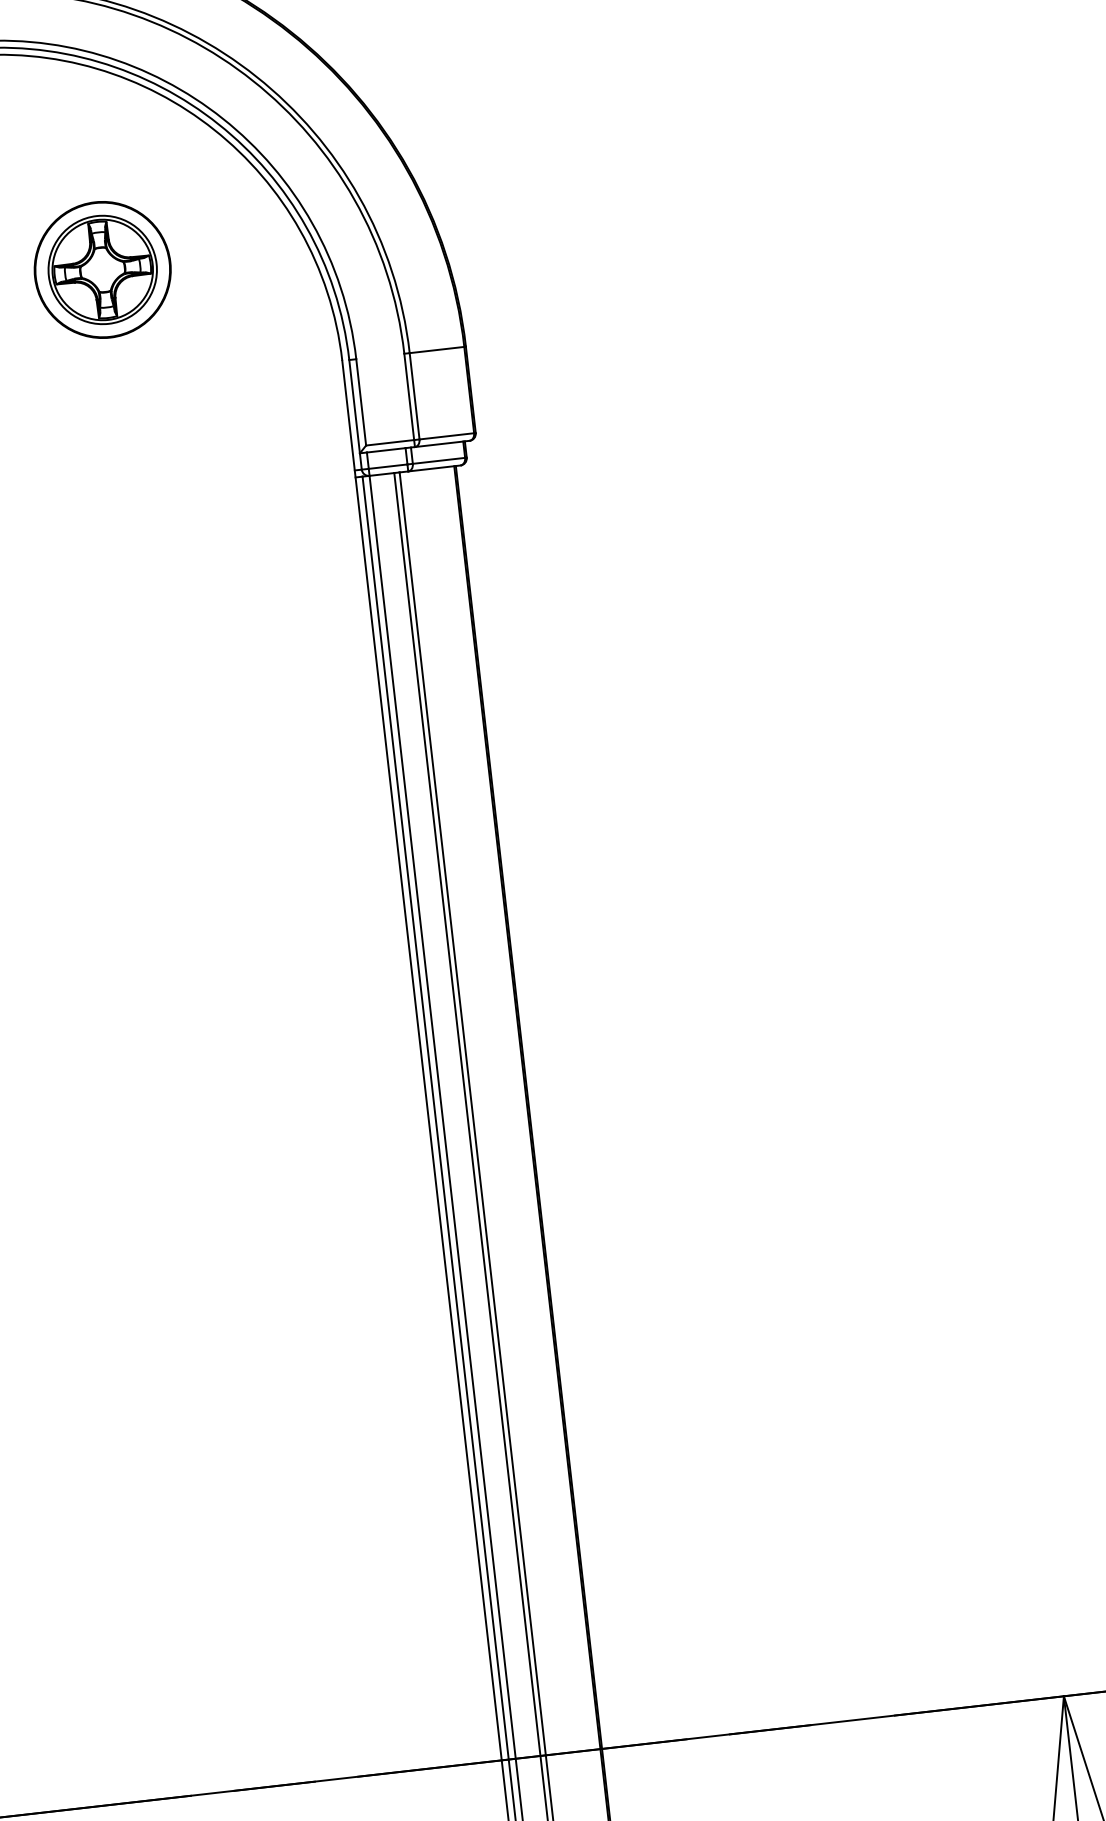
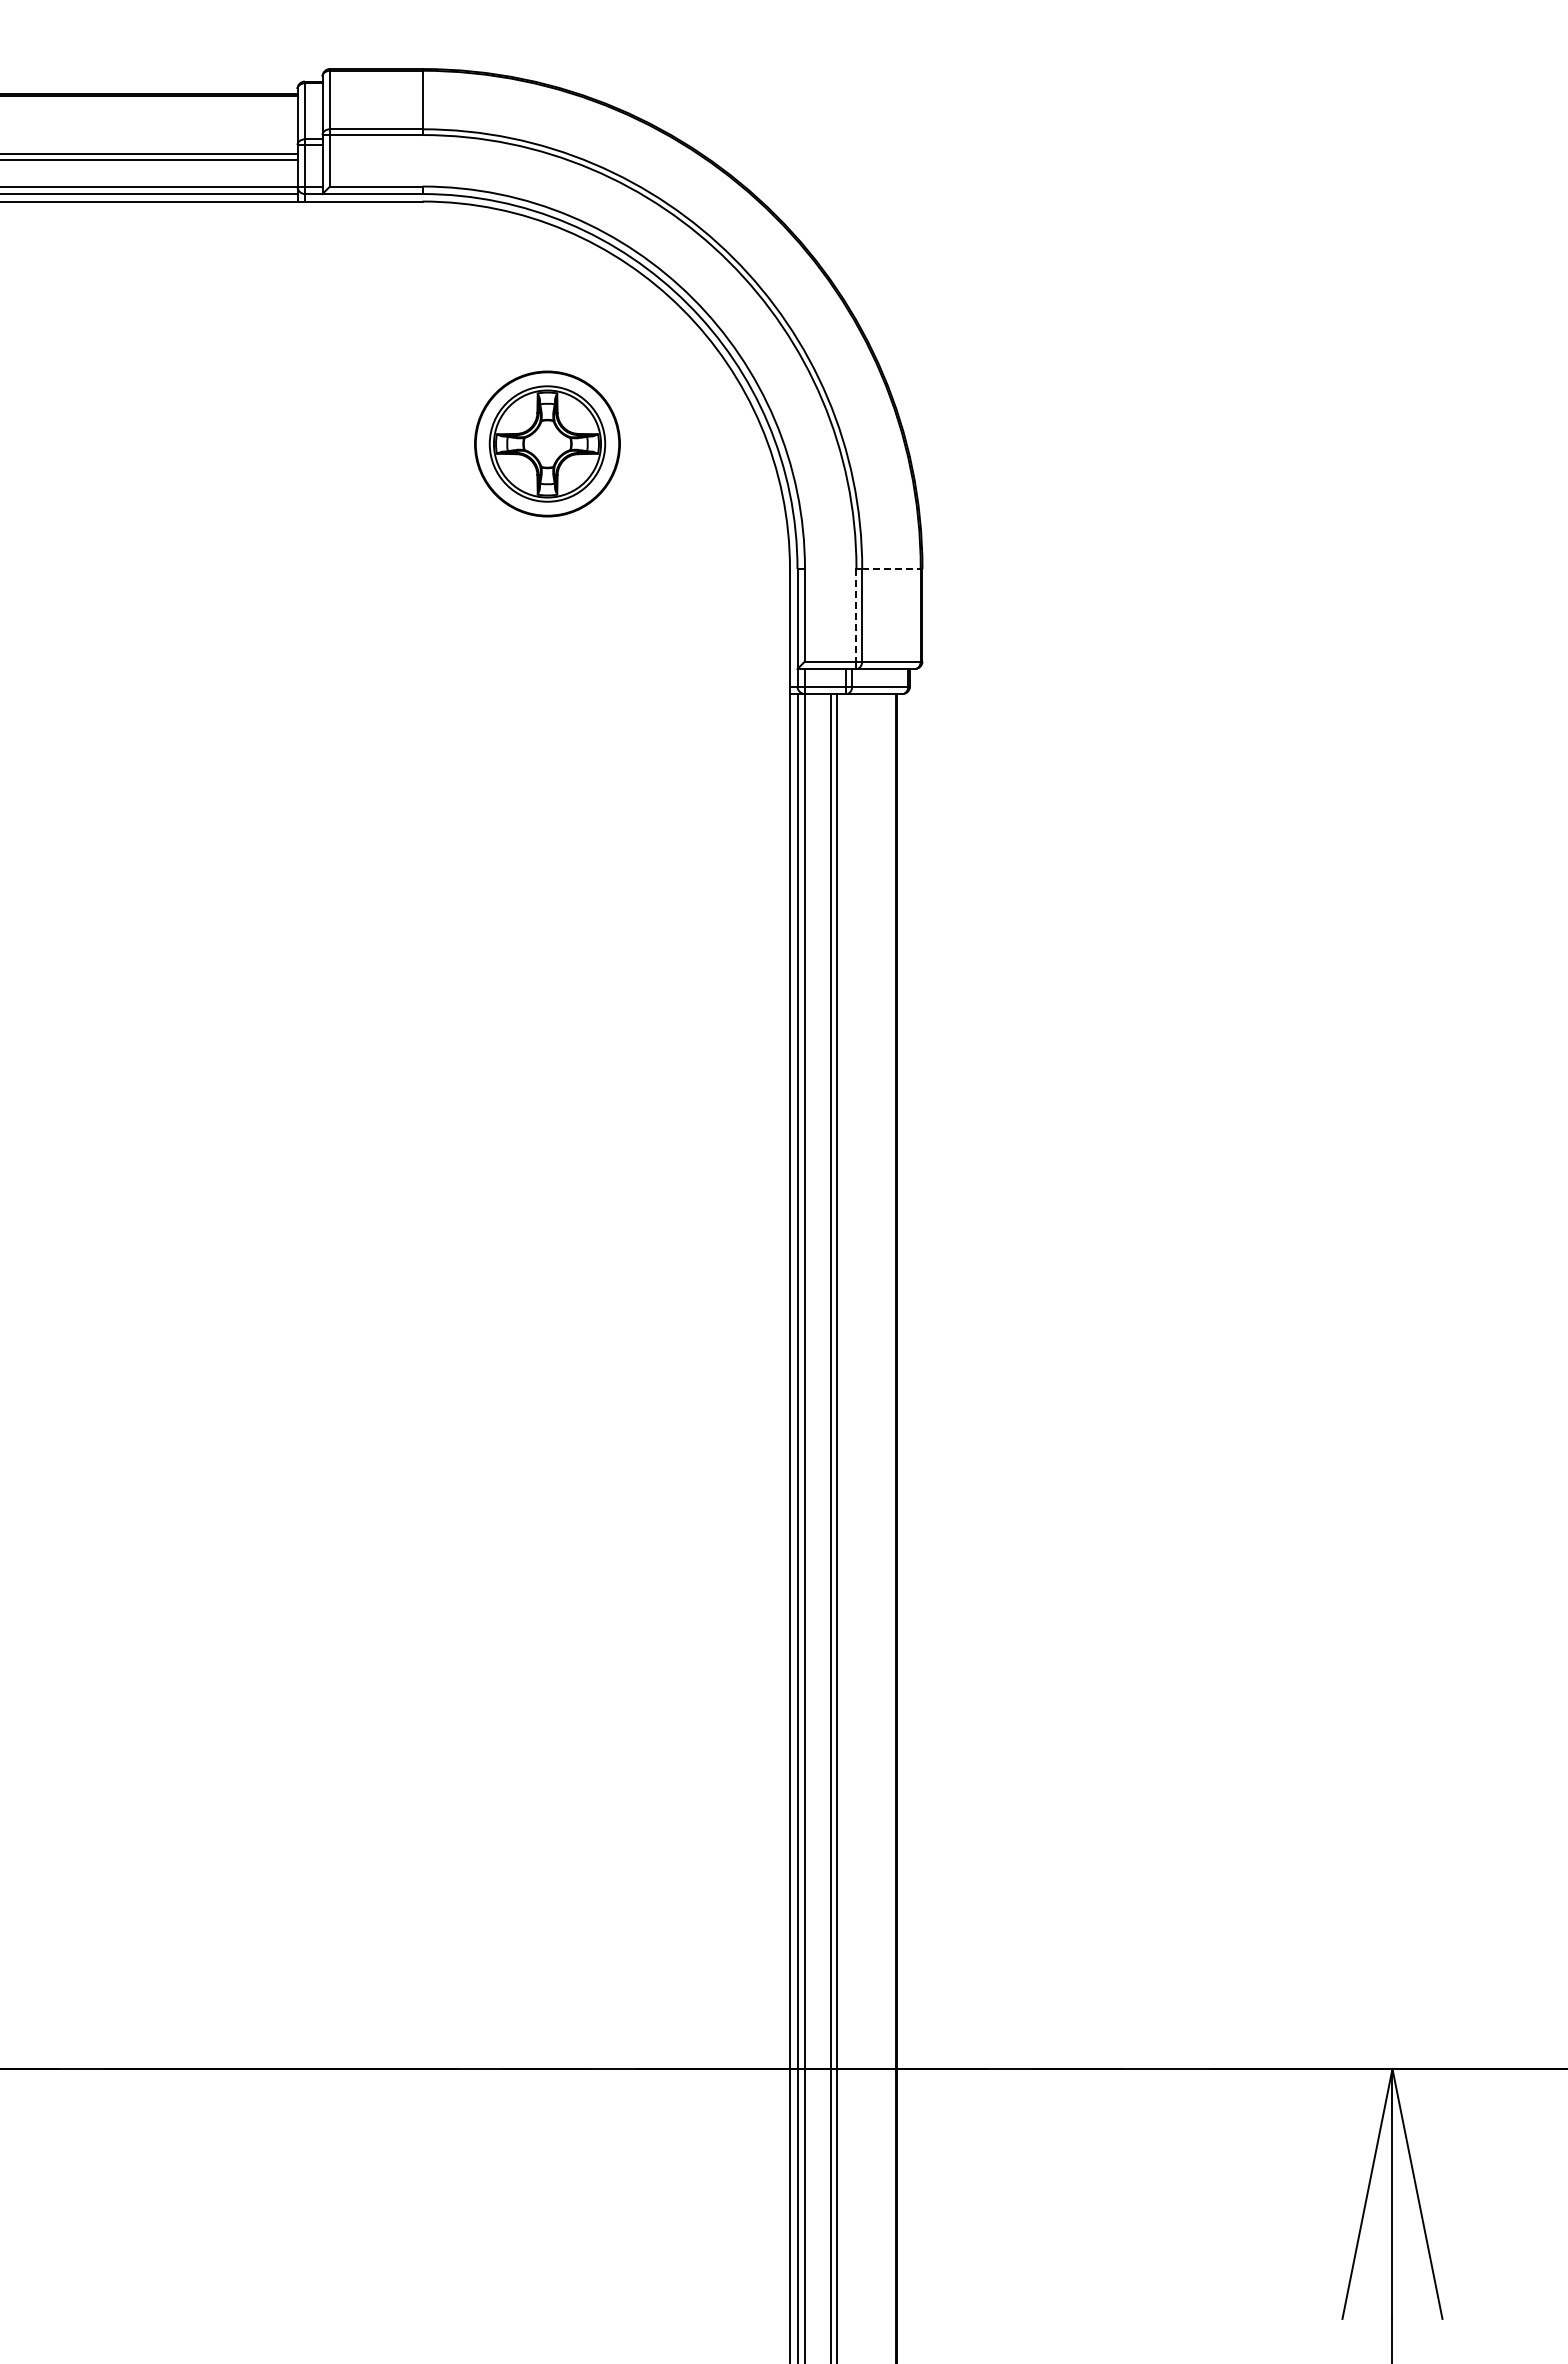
line: (437, 350) -> (891, 569), solid -> dashed
line: (409, 397) -> (856, 615), solid -> dashed

